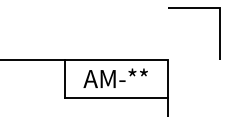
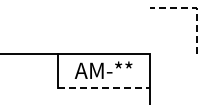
line: (219, 8) -> (196, 7), solid -> dashed
line: (116, 98) -> (104, 88), solid -> dashed

